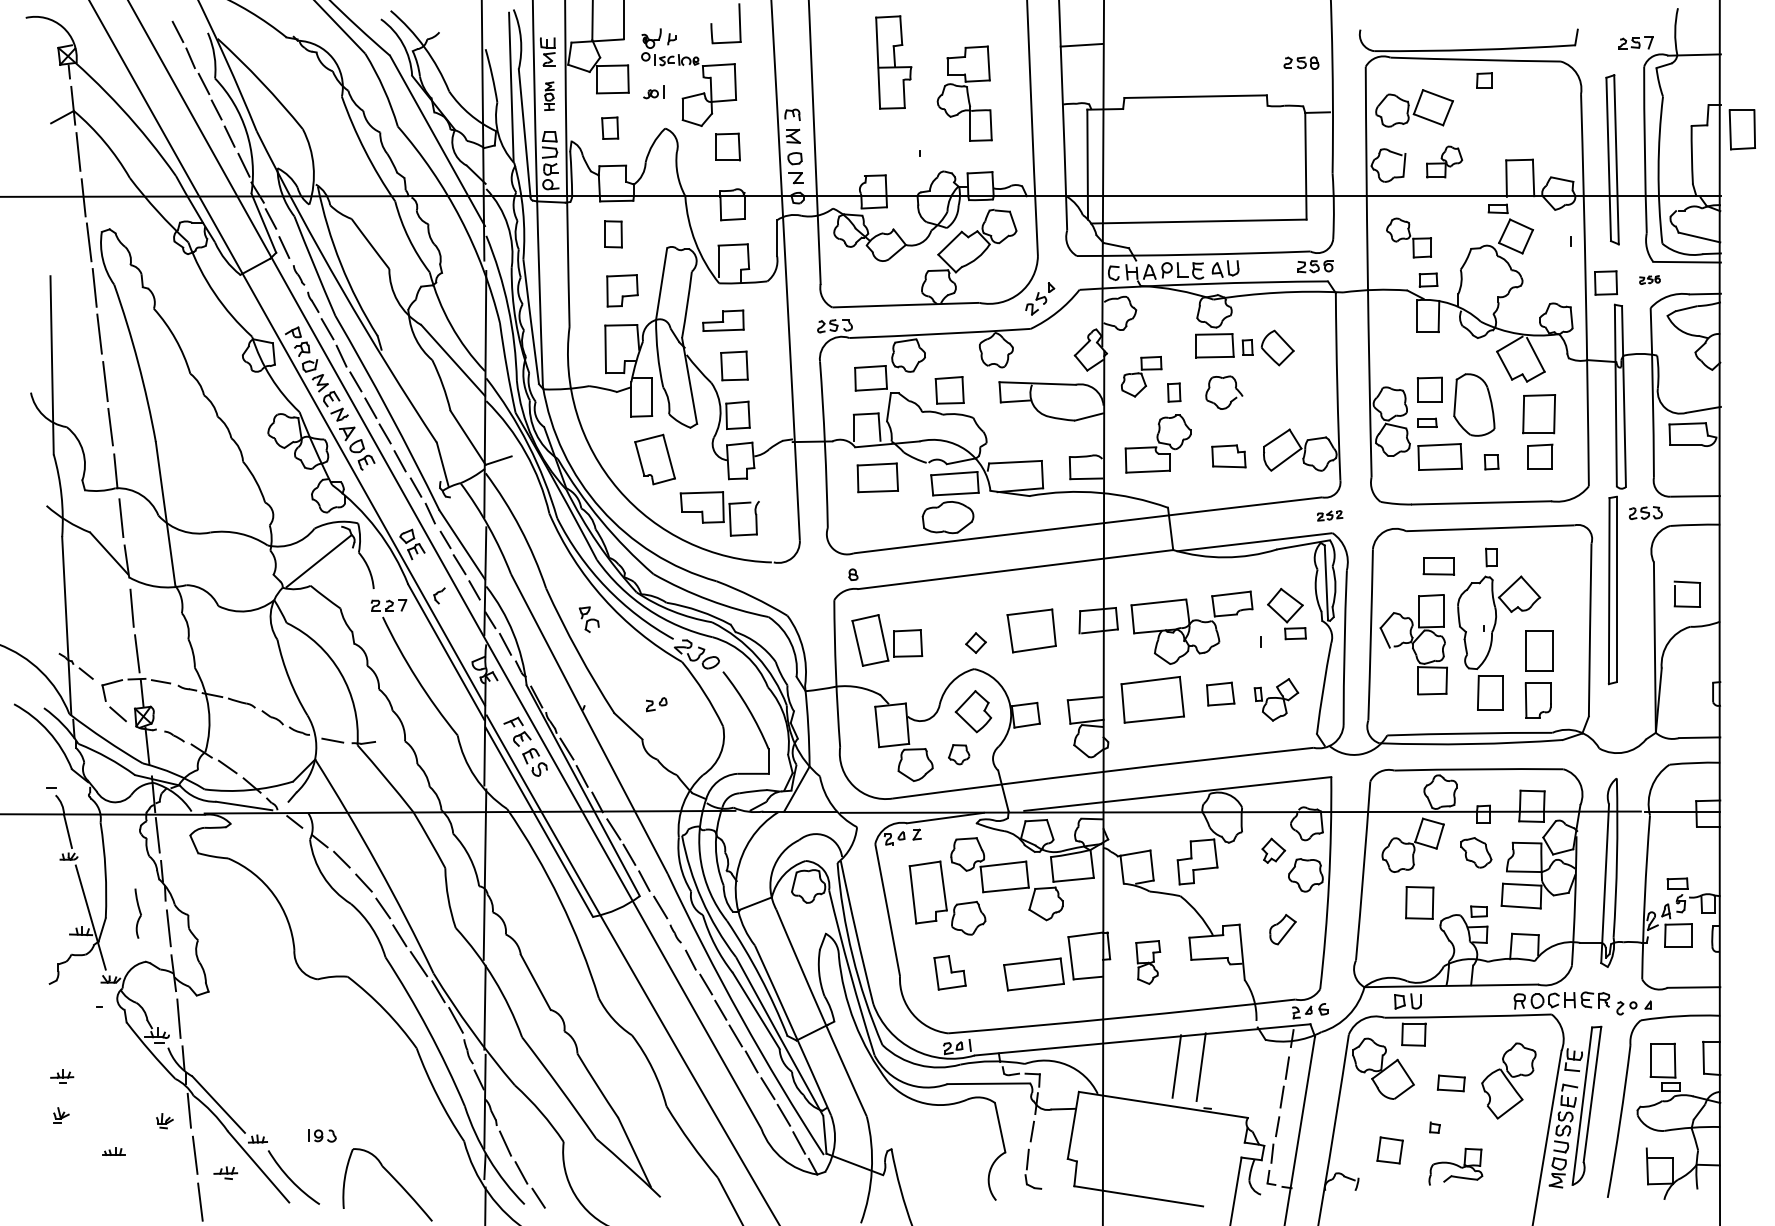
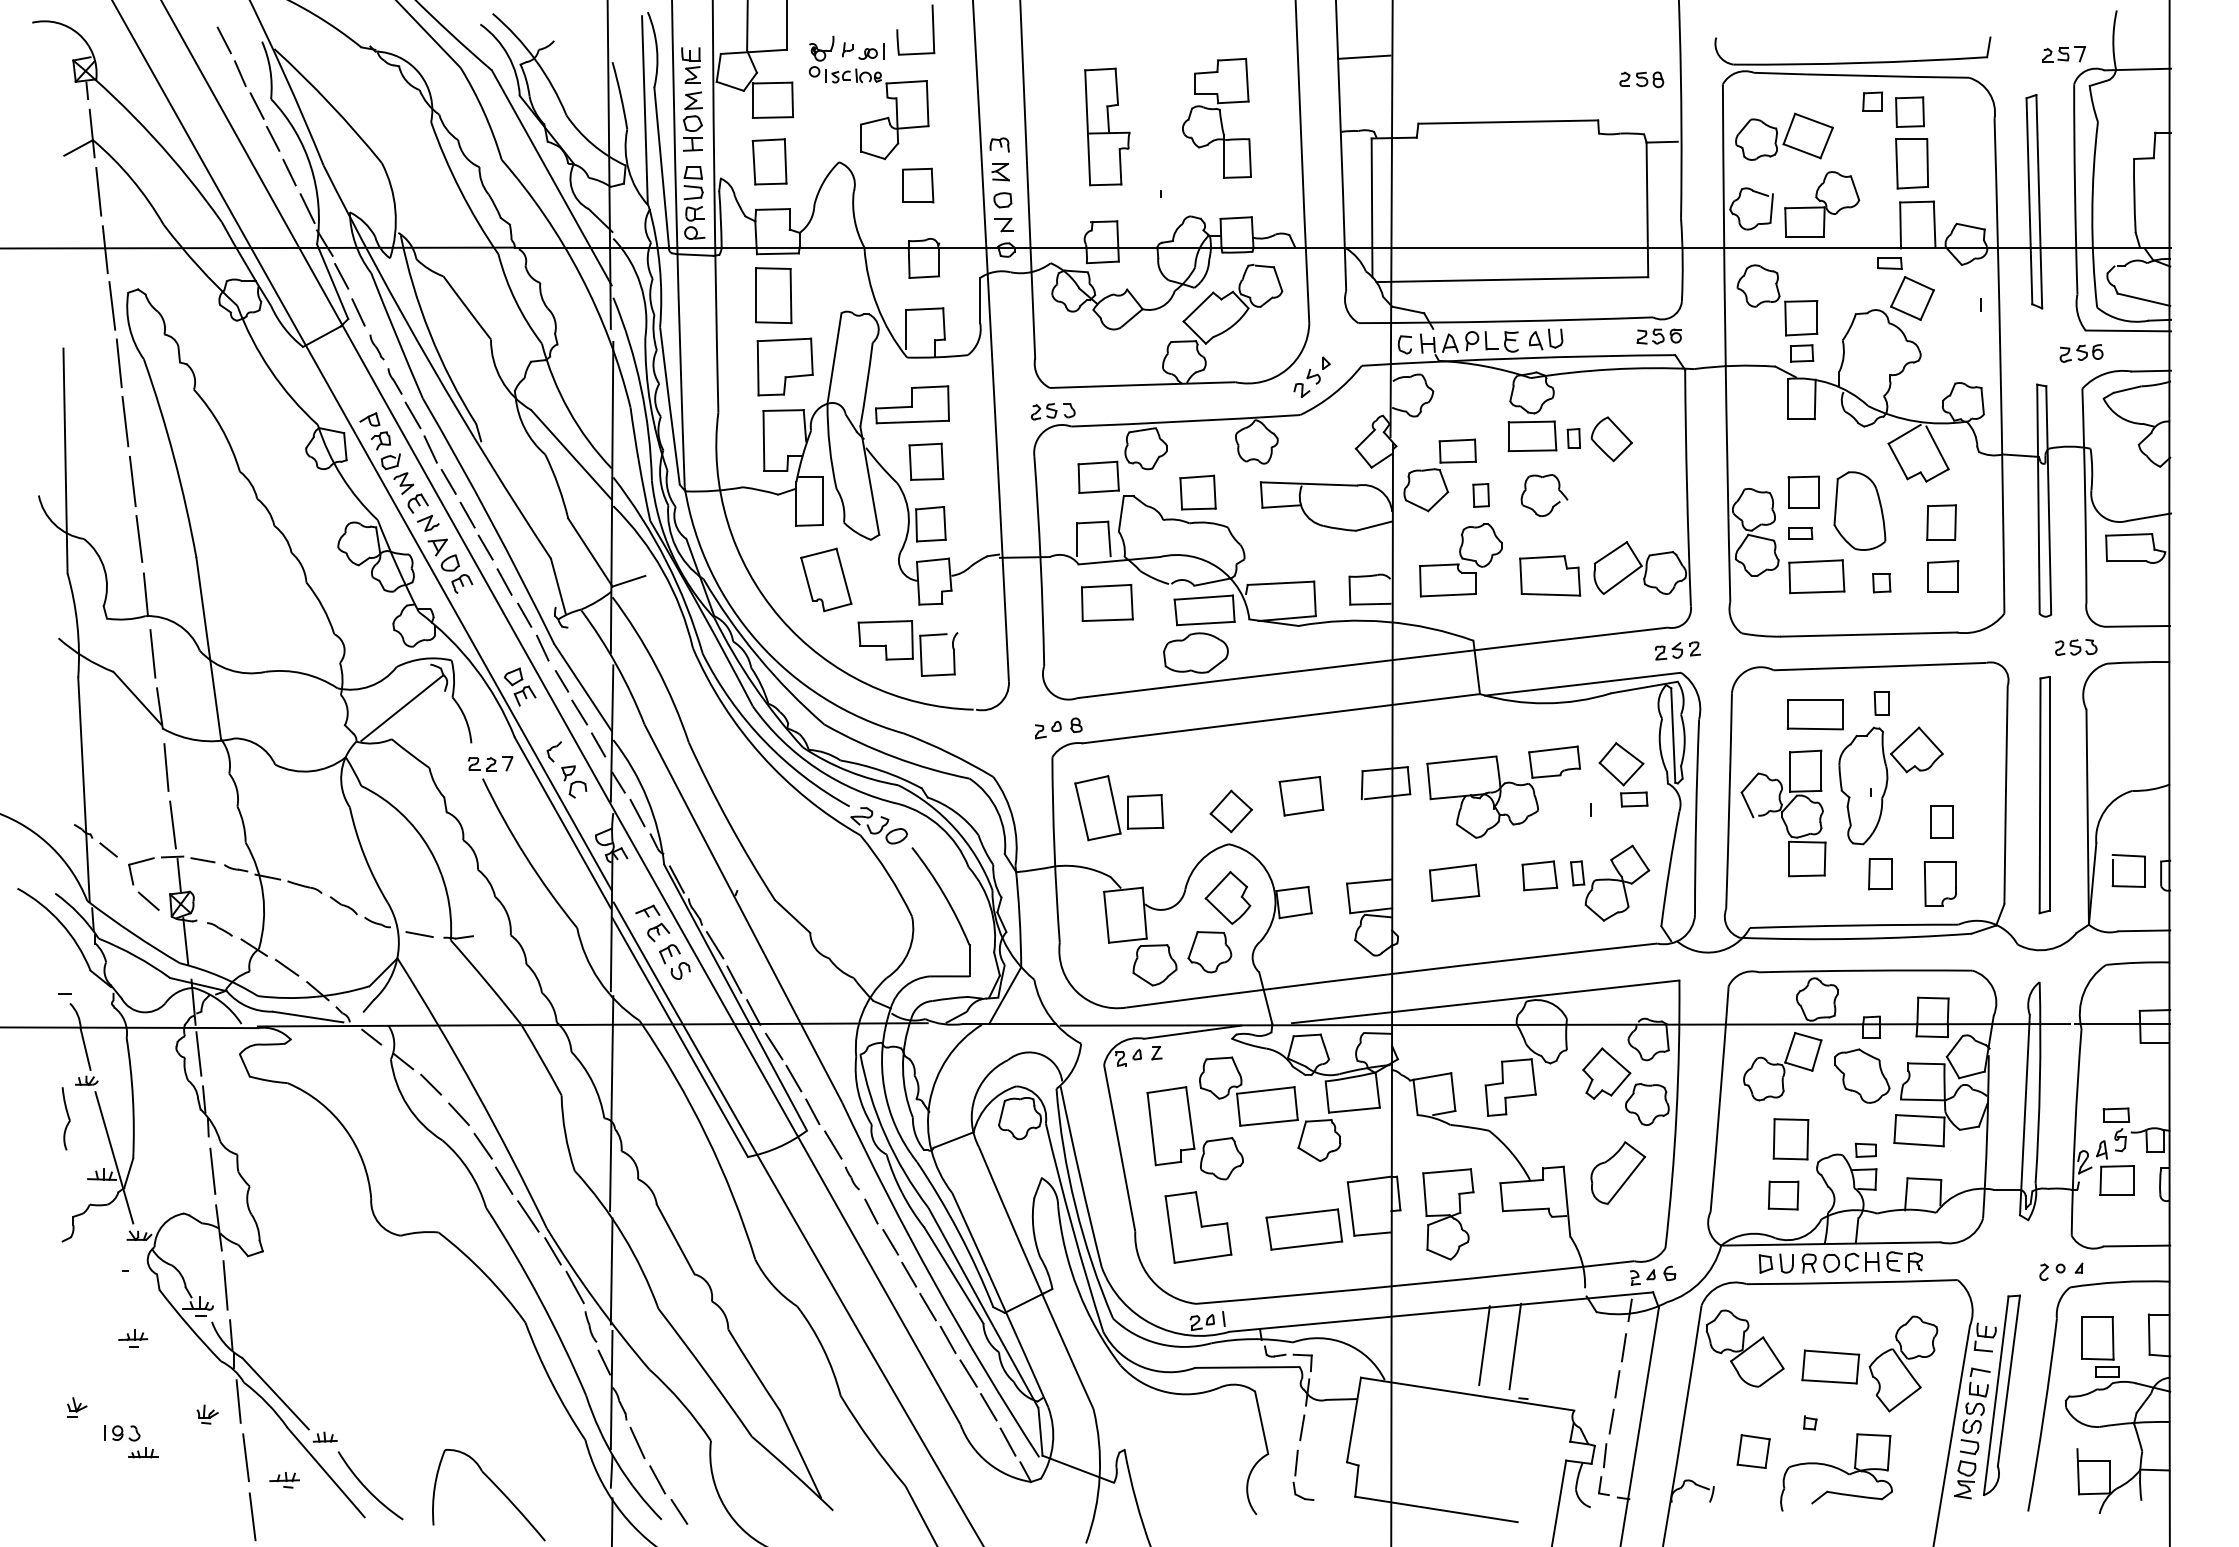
part: (893, 62) -> (1107, 126), moved
part: (653, 92) -> (871, 51), moved
part: (549, 96) -> (692, 121), size x1.67
part: (610, 127) -> (769, 161), size x1.67
part: (1742, 129) -> (1912, 163), moved
part: (1444, 162) -> (1822, 204), size x1.67
part: (613, 234) -> (773, 295), size x1.67
part: (1409, 238) -> (1777, 300), size x1.43
part: (1649, 280) -> (2081, 353), size x1.67
part: (1605, 282) -> (1909, 111), moved
part: (621, 290) -> (784, 366), size x1.43
part: (723, 320) -> (912, 404), size x1.43
part: (1141, 376) -> (1439, 475), size x1.43
part: (1539, 414) -> (1941, 522), size x0.71
part: (1229, 456) -> (1550, 575), size x1.43
part: (1329, 515) -> (1677, 650), size x1.43
part: (1438, 566) -> (1814, 714), size x1.43
part: (1687, 582) -> (2128, 856), moved
part: (1612, 590) -> (2044, 795), moved
part: (589, 619) -> (574, 781), moved
part: (1031, 631) -> (1301, 796), size x0.71
part: (975, 643) -> (1230, 811), size x1.67
part: (1539, 651) -> (1941, 821), size x0.62
part: (1490, 693) -> (1880, 874), size x0.71
part: (1153, 699) -> (1454, 882), size x0.62
part: (1276, 699) -> (1610, 882), size x1.43
part: (656, 704) -> (1048, 730), moved
part: (958, 754) -> (1209, 952), size x1.67
part: (1273, 850) -> (1606, 1073), size x1.67
part: (1476, 852) -> (1862, 1075), size x1.43
part: (137, 913) -> (65, 1118), moved
part: (1283, 929) -> (1618, 1172), size x1.67
part: (1148, 962) -> (1448, 1214), size x1.67
part: (950, 972) -> (1198, 1227), size x1.67
part: (1561, 1000) -> (1861, 1262), moved
part: (1413, 1034) -> (1783, 1195), moved
part: (62, 1076) -> (133, 1338), moved
part: (1451, 1083) -> (1830, 1366), size x1.67
part: (322, 1136) -> (122, 1433), moved
part: (1455, 1167) -> (1836, 1472), size x1.67

